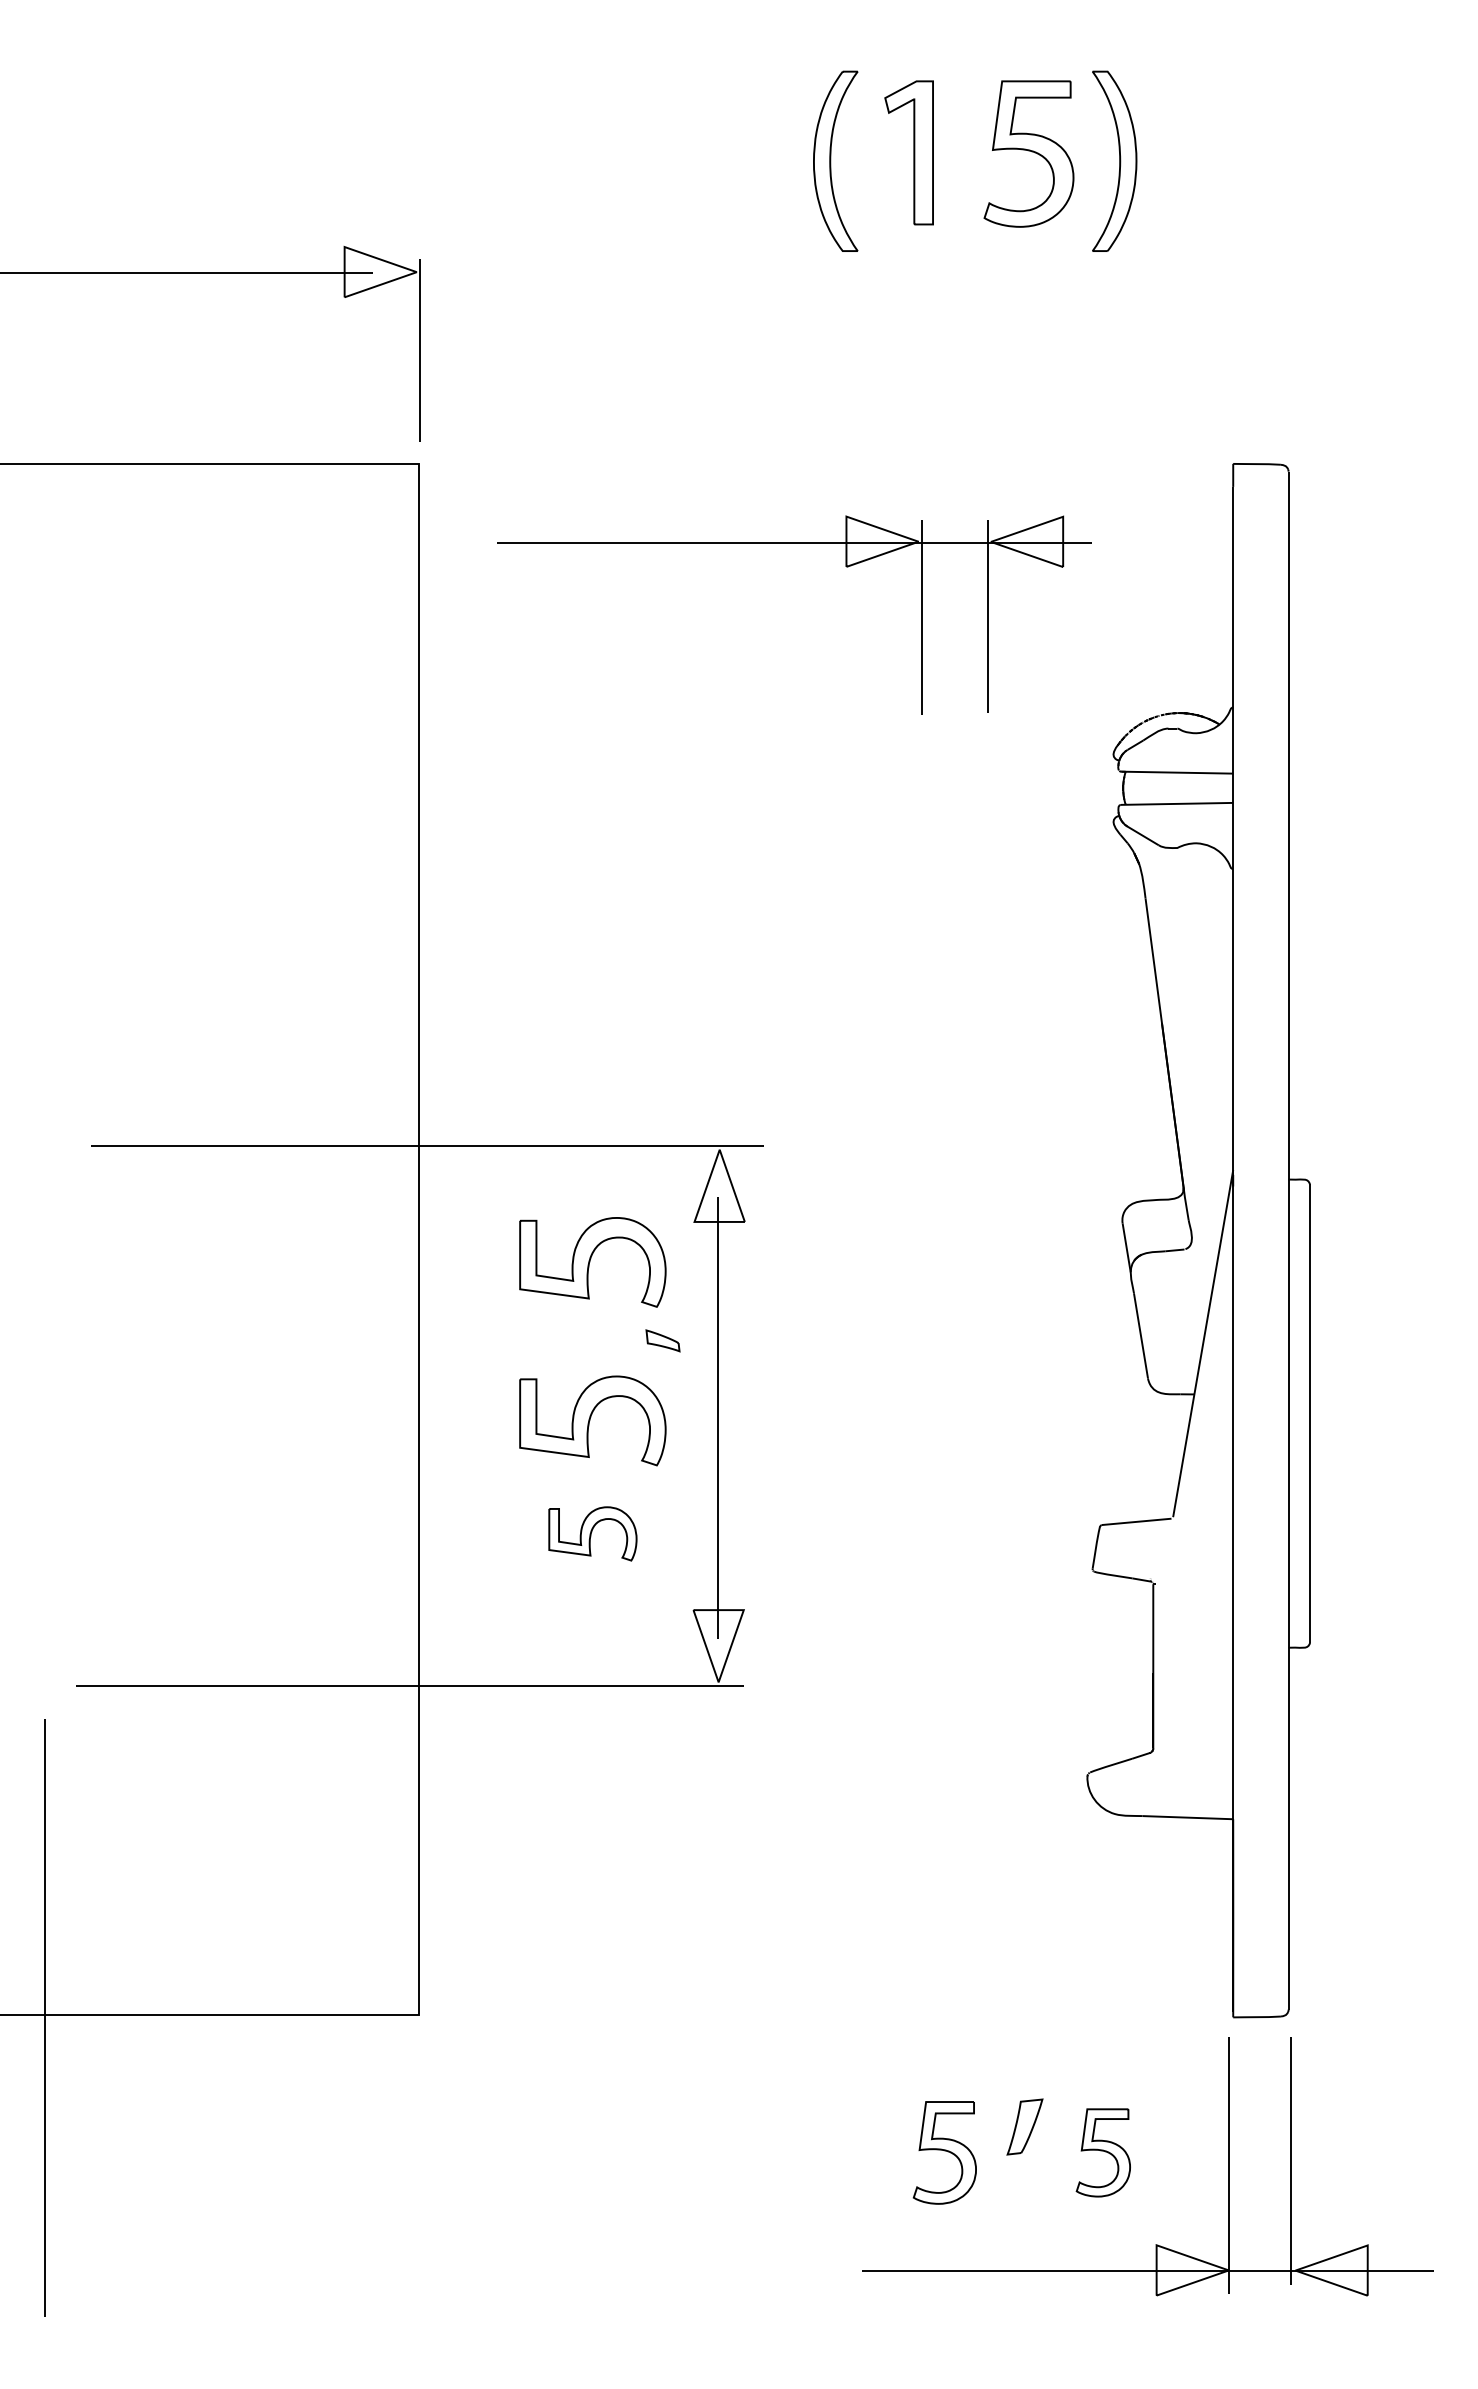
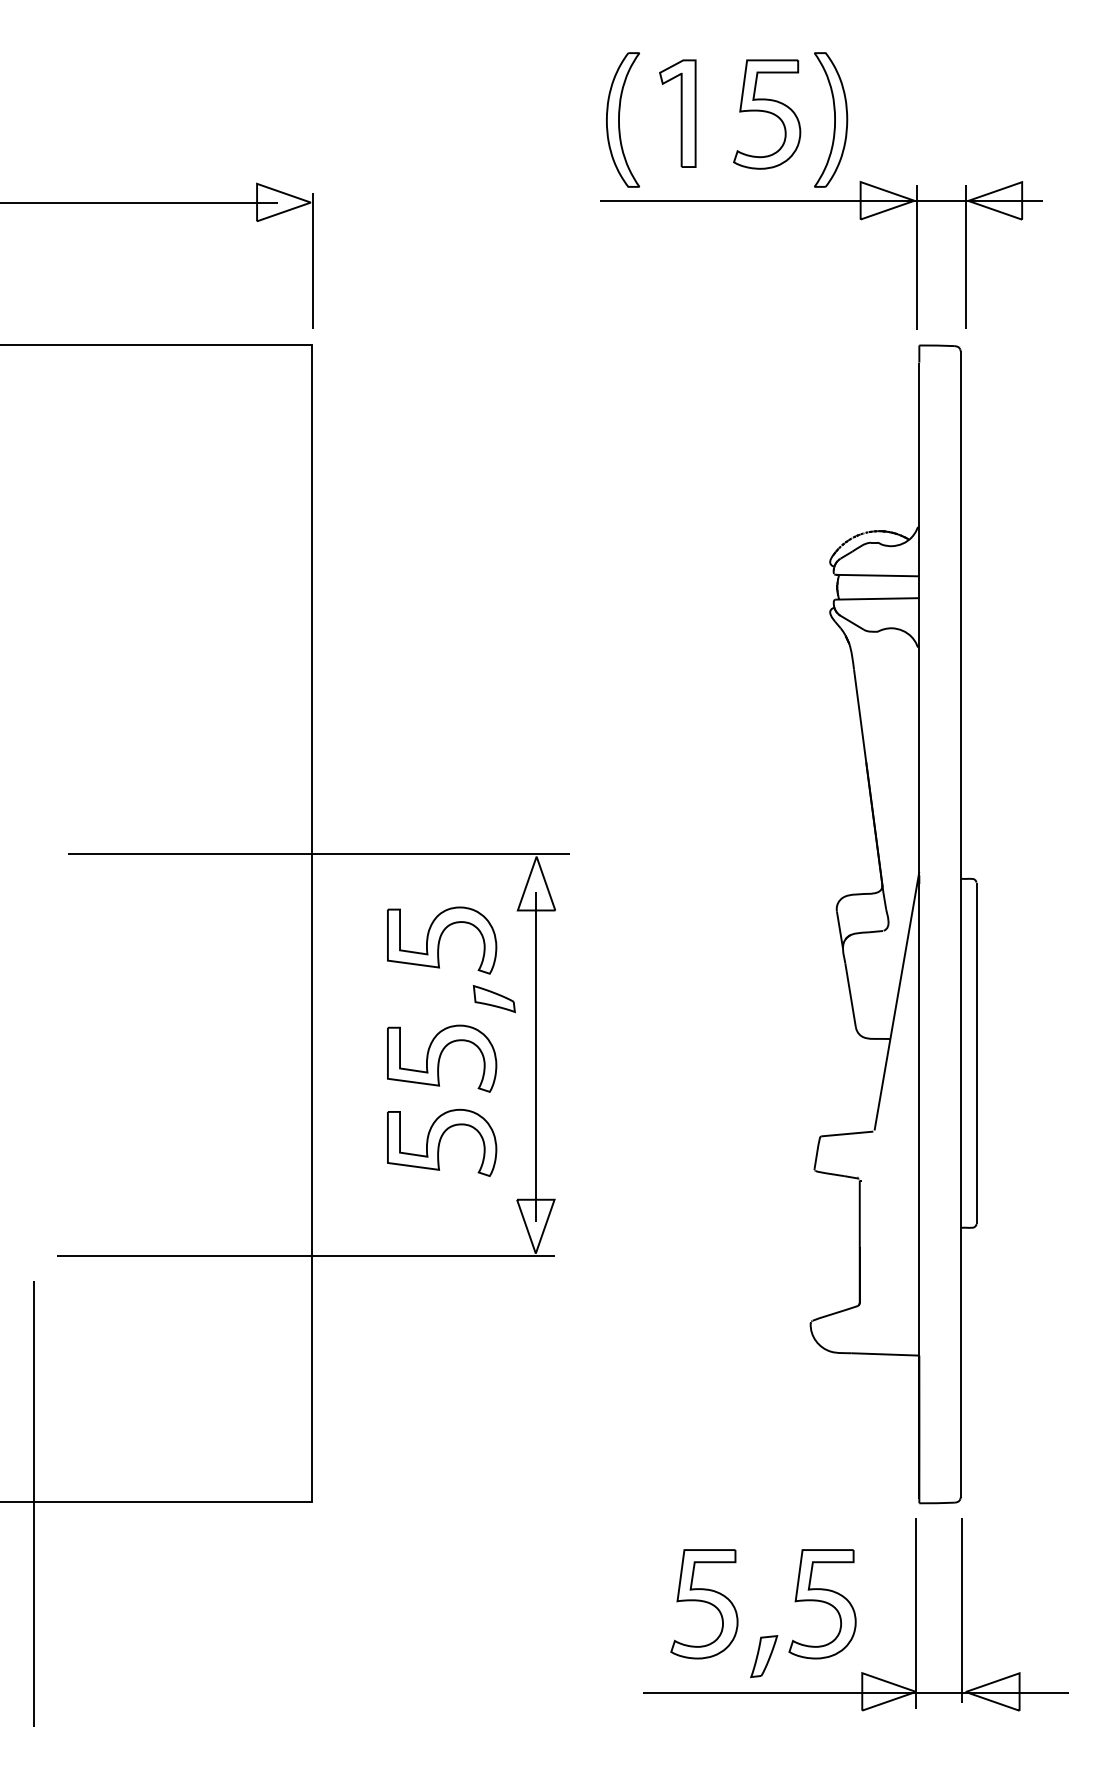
part: (845, 566) -> (859, 219), moved
part: (662, 1340) -> (493, 998), size x1.67
part: (592, 1533) -> (441, 1142), size x1.67
part: (1024, 2126) -> (763, 1656), moved
part: (944, 2152) -> (704, 1603), size x1.43
part: (1103, 2152) -> (822, 1603), size x1.67

